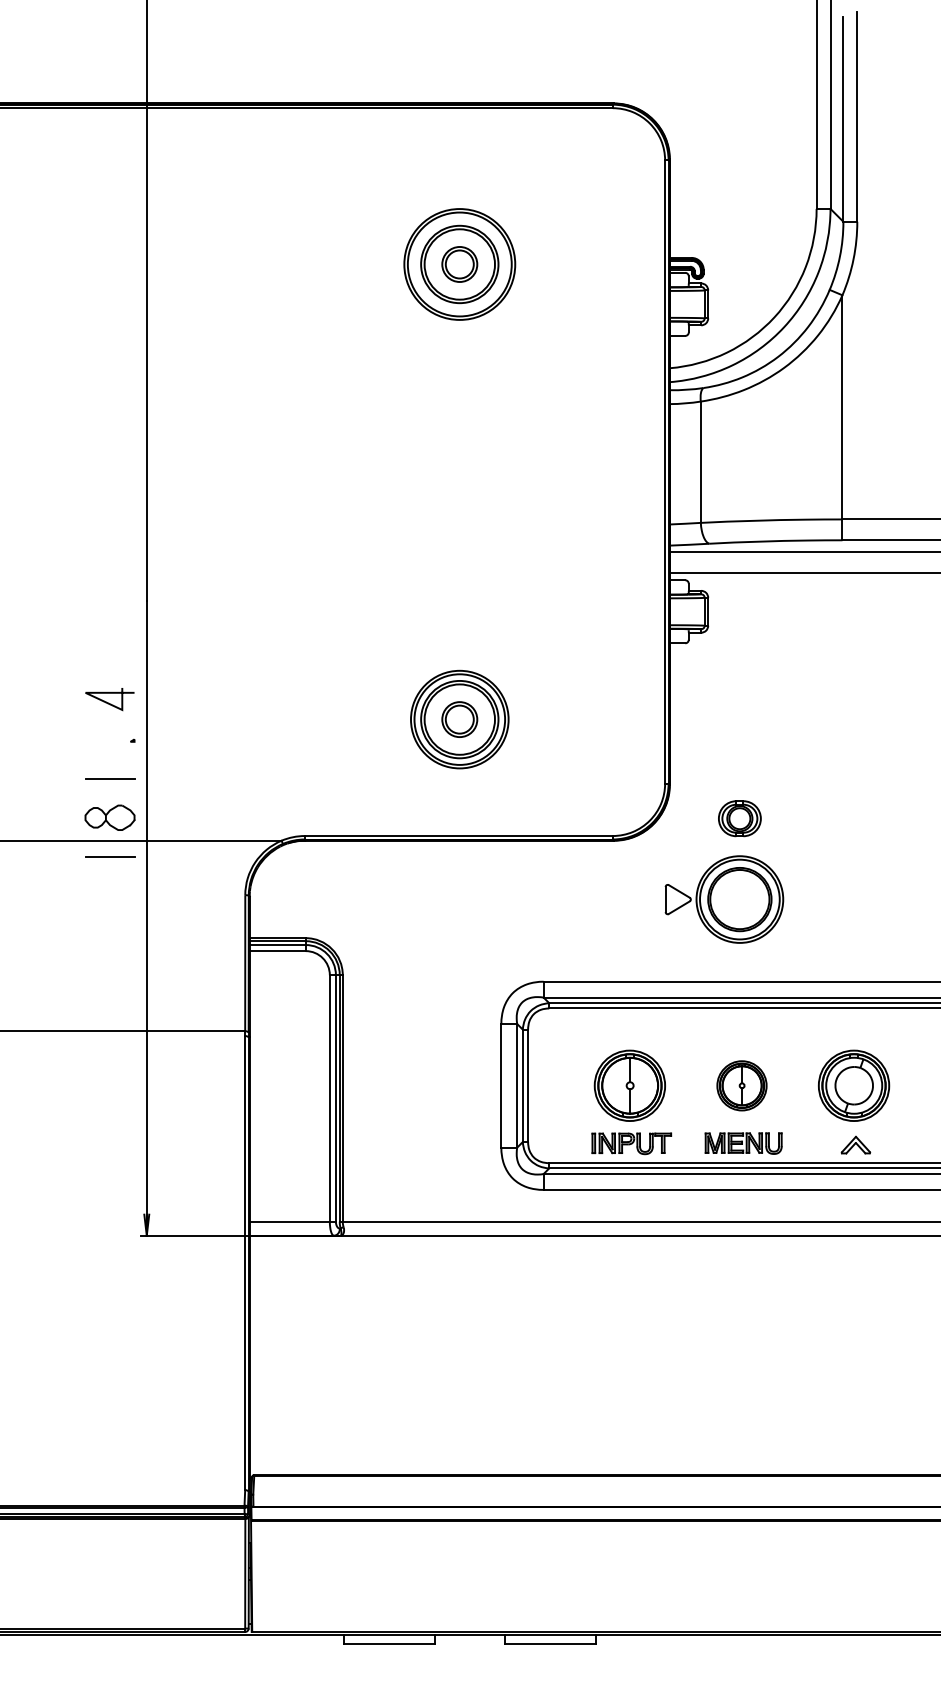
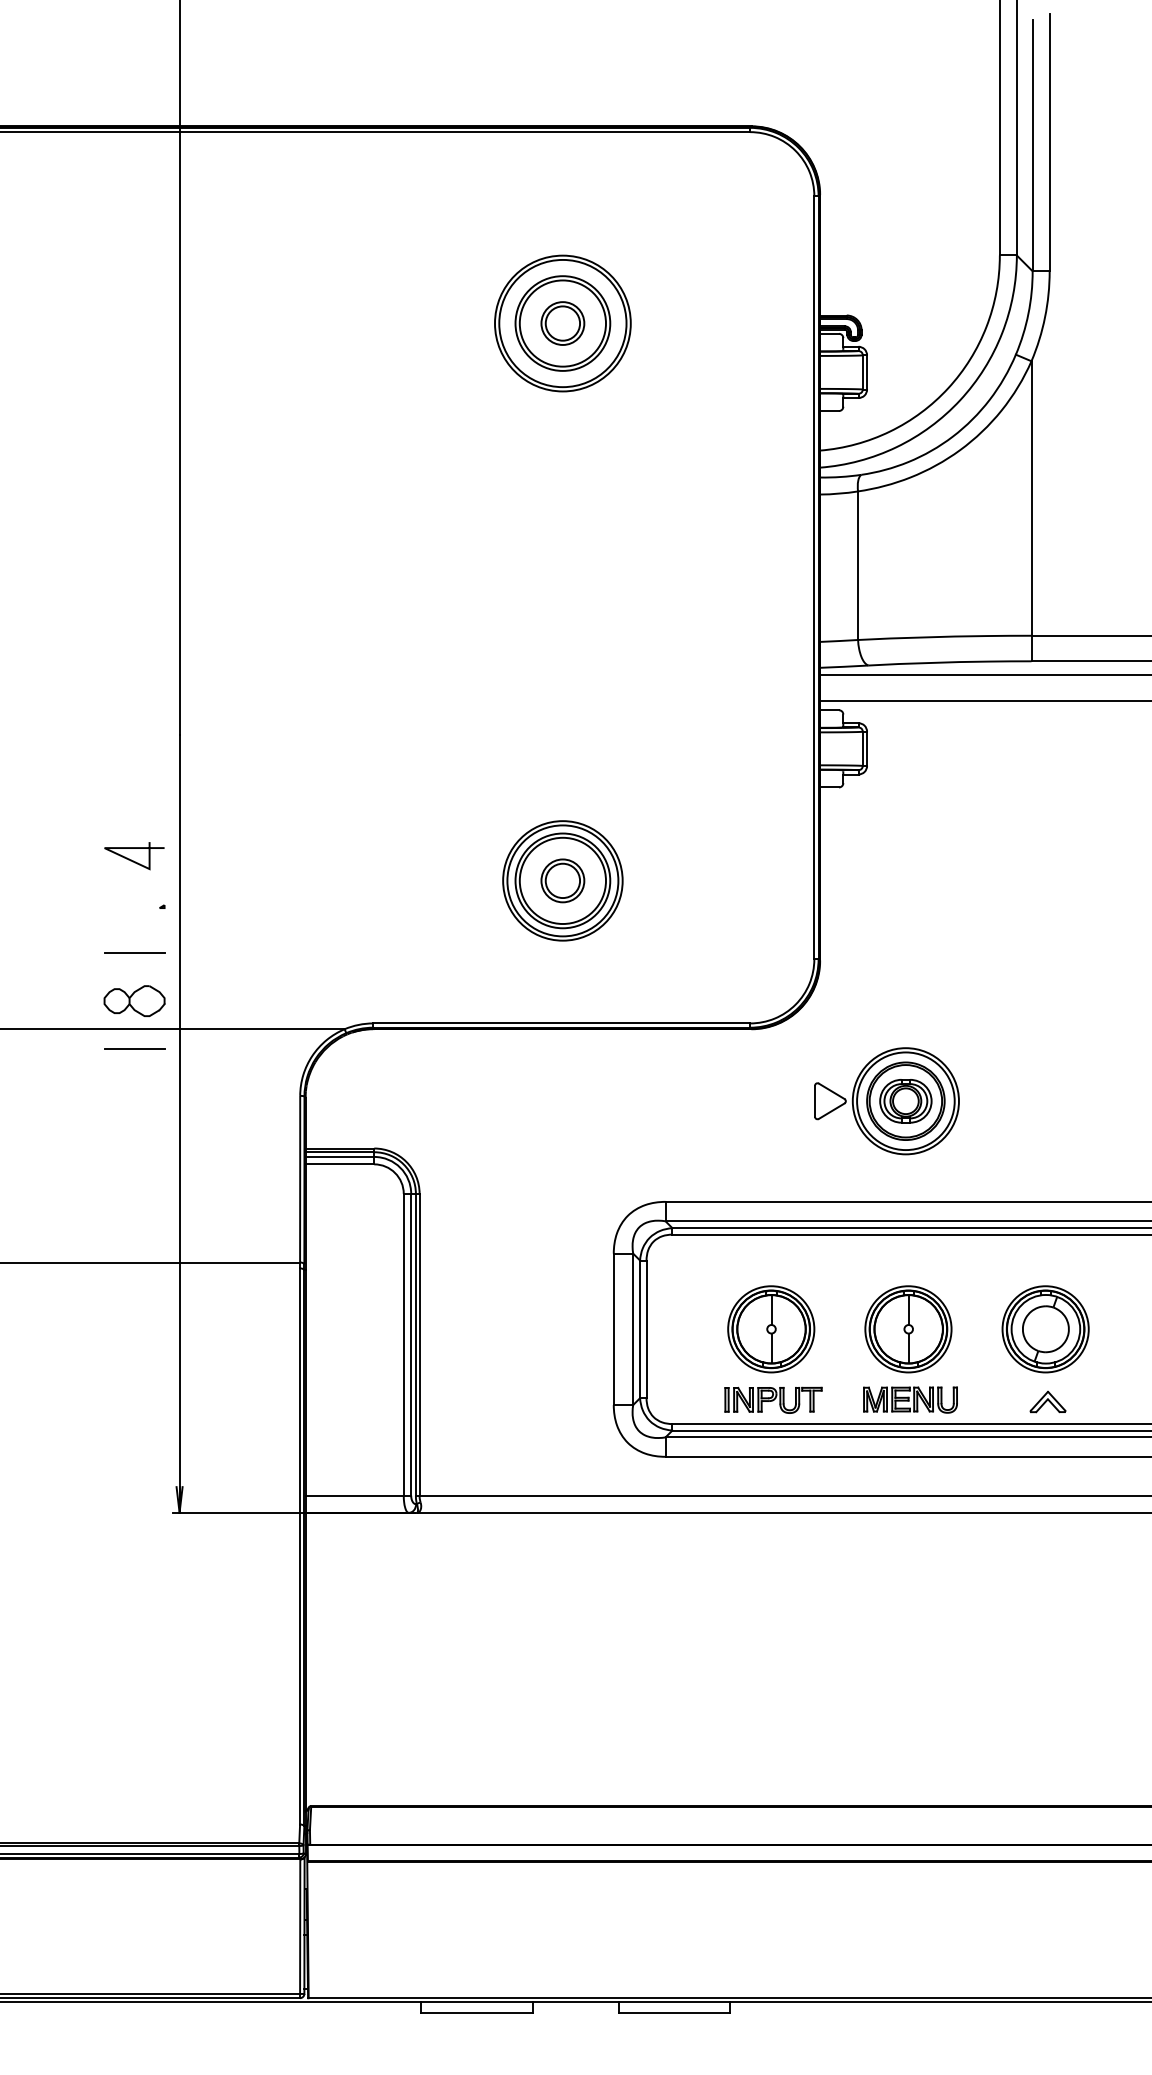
part: (739, 818) -> (905, 1101), moved
part: (742, 1085) -> (908, 1329), size x1.43

